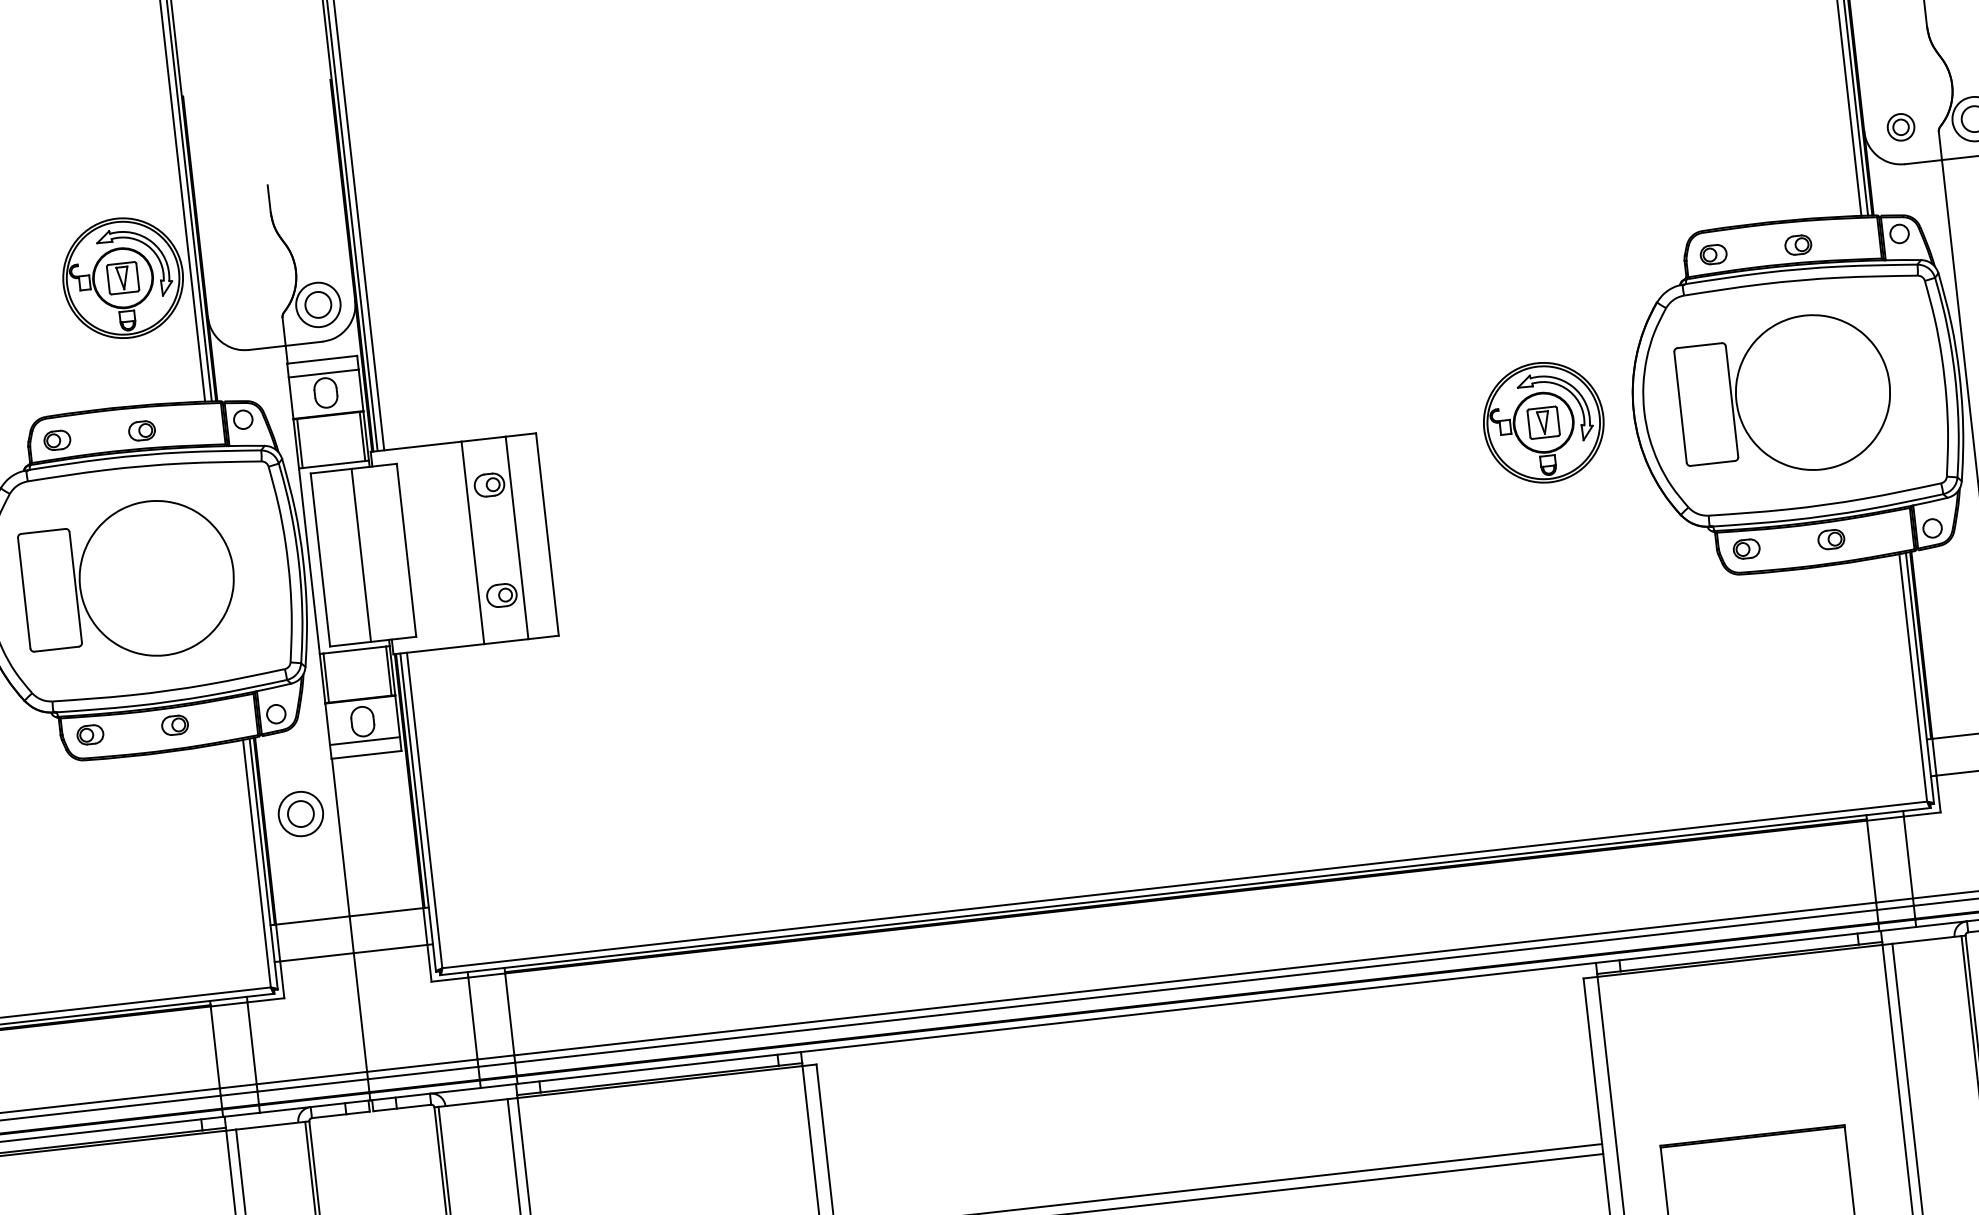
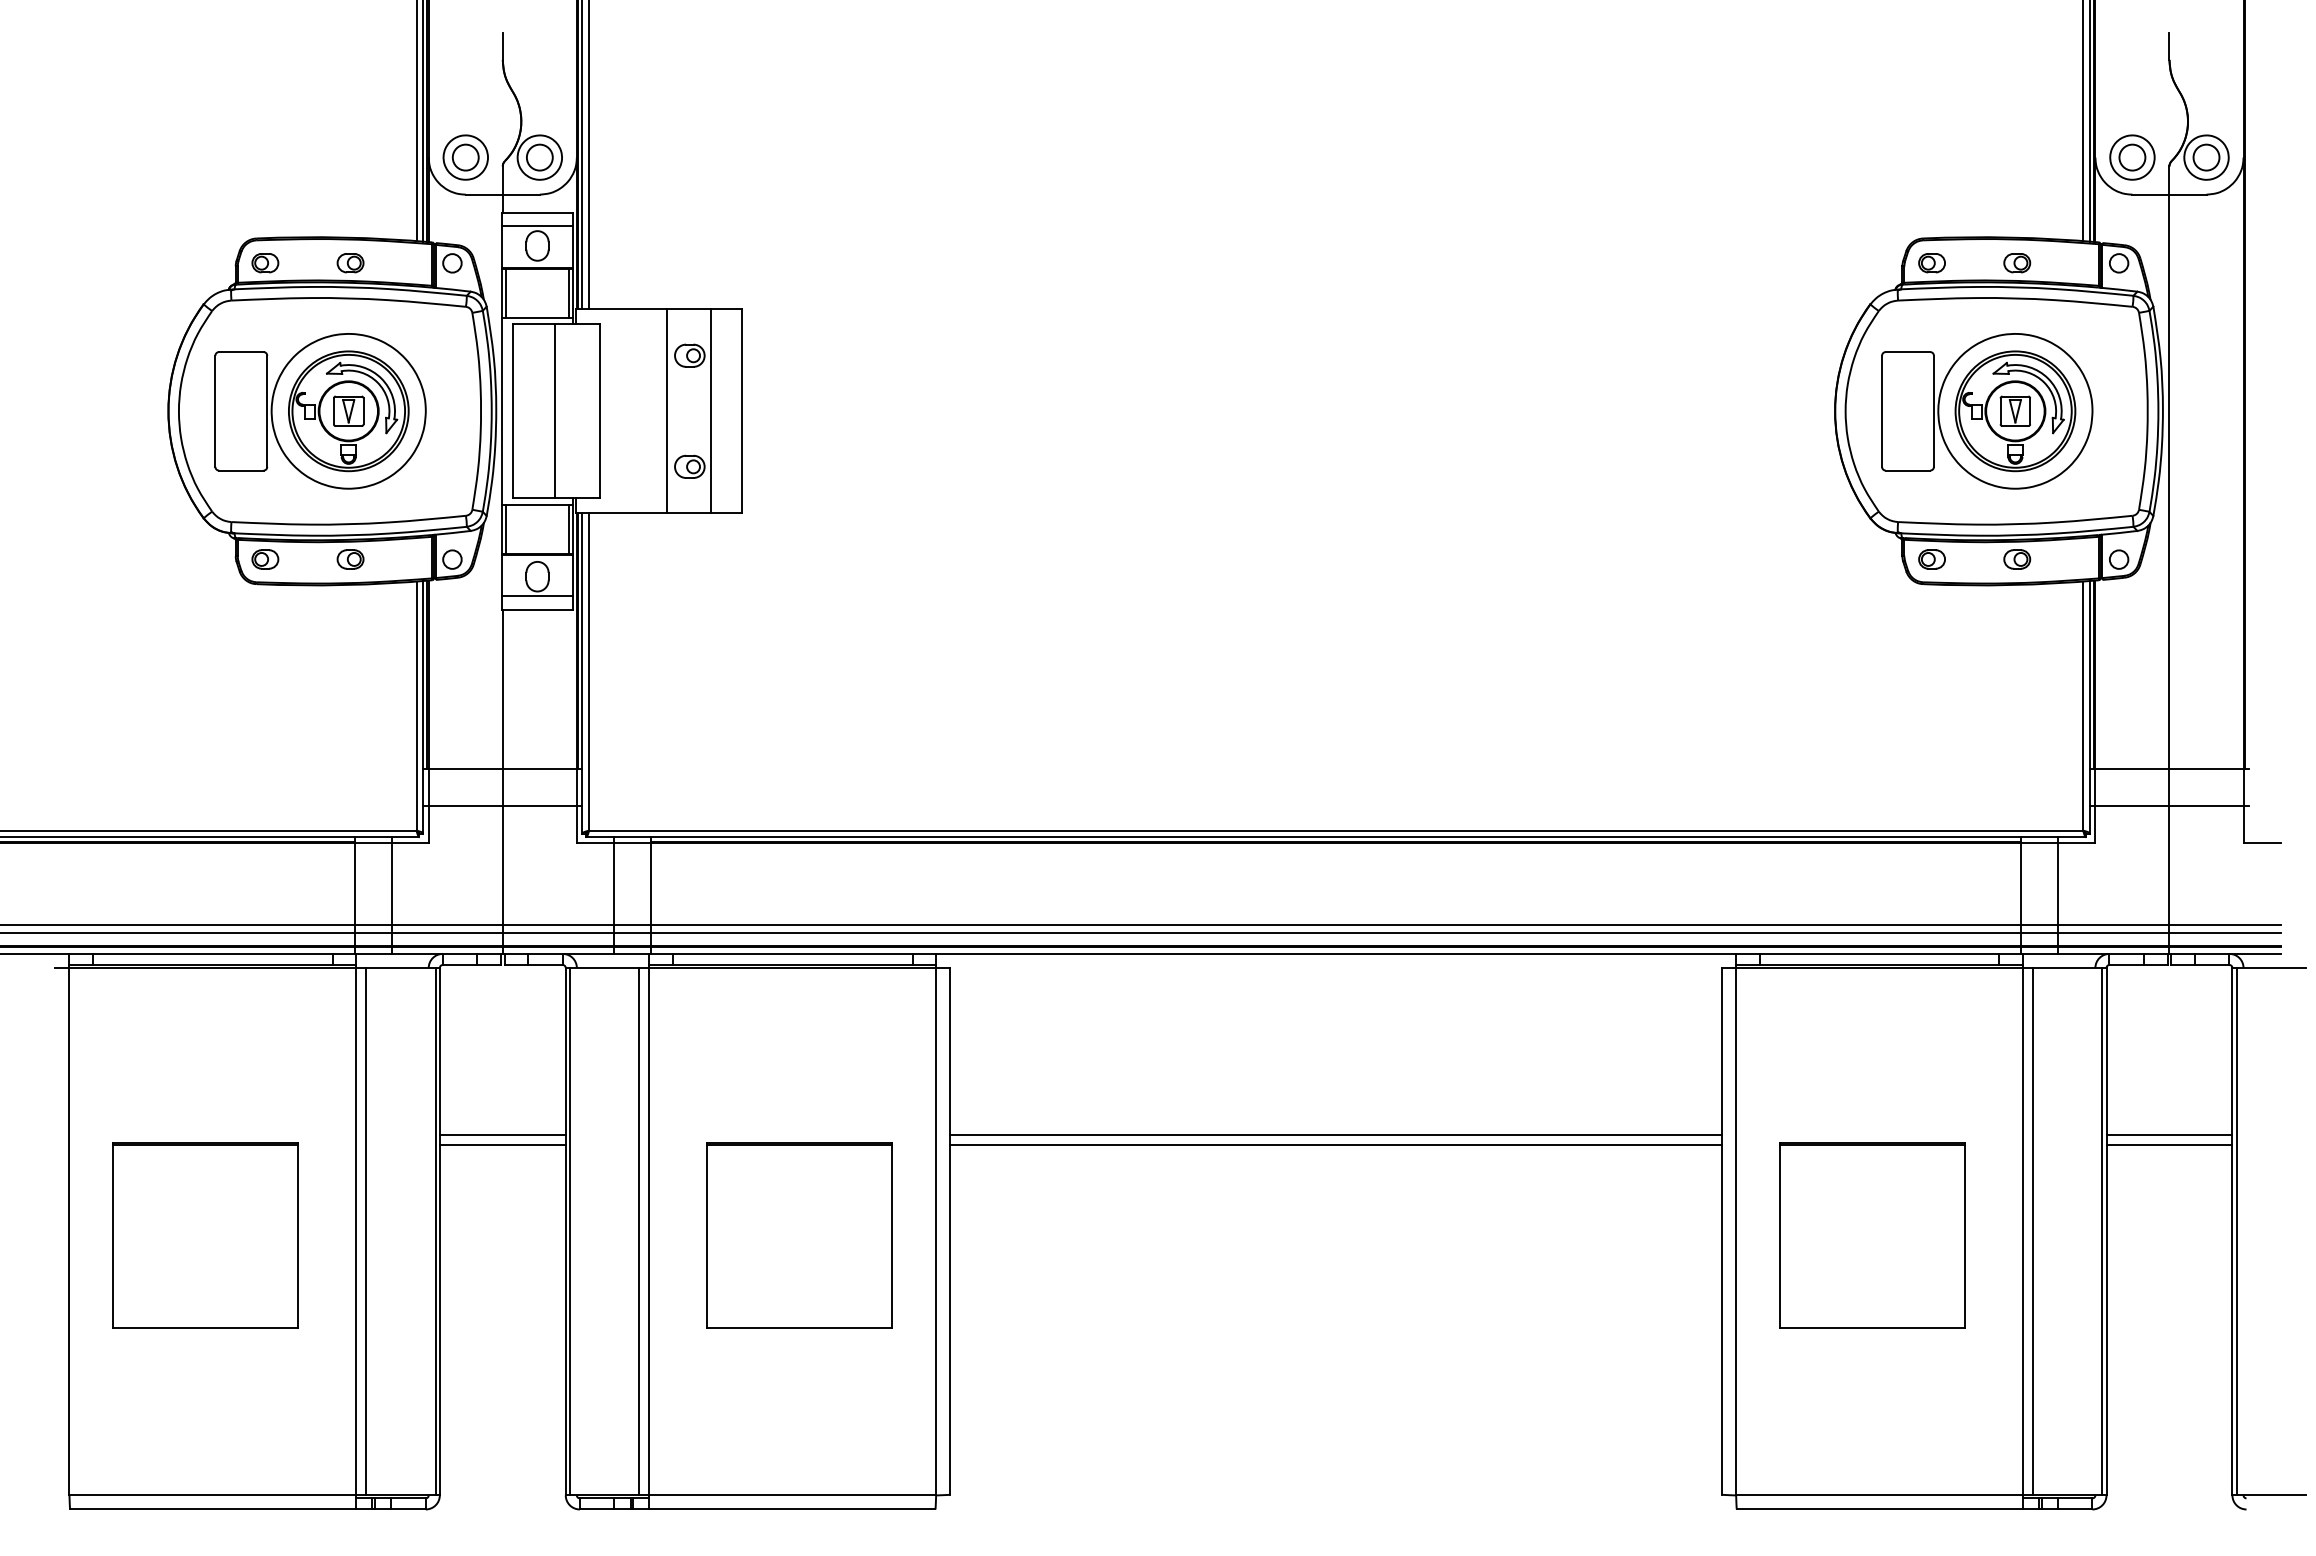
part: (1901, 127) -> (2132, 157), size x1.67
part: (122, 278) -> (348, 411), moved
part: (1543, 422) -> (2015, 411), moved
part: (300, 813) -> (465, 157), moved

